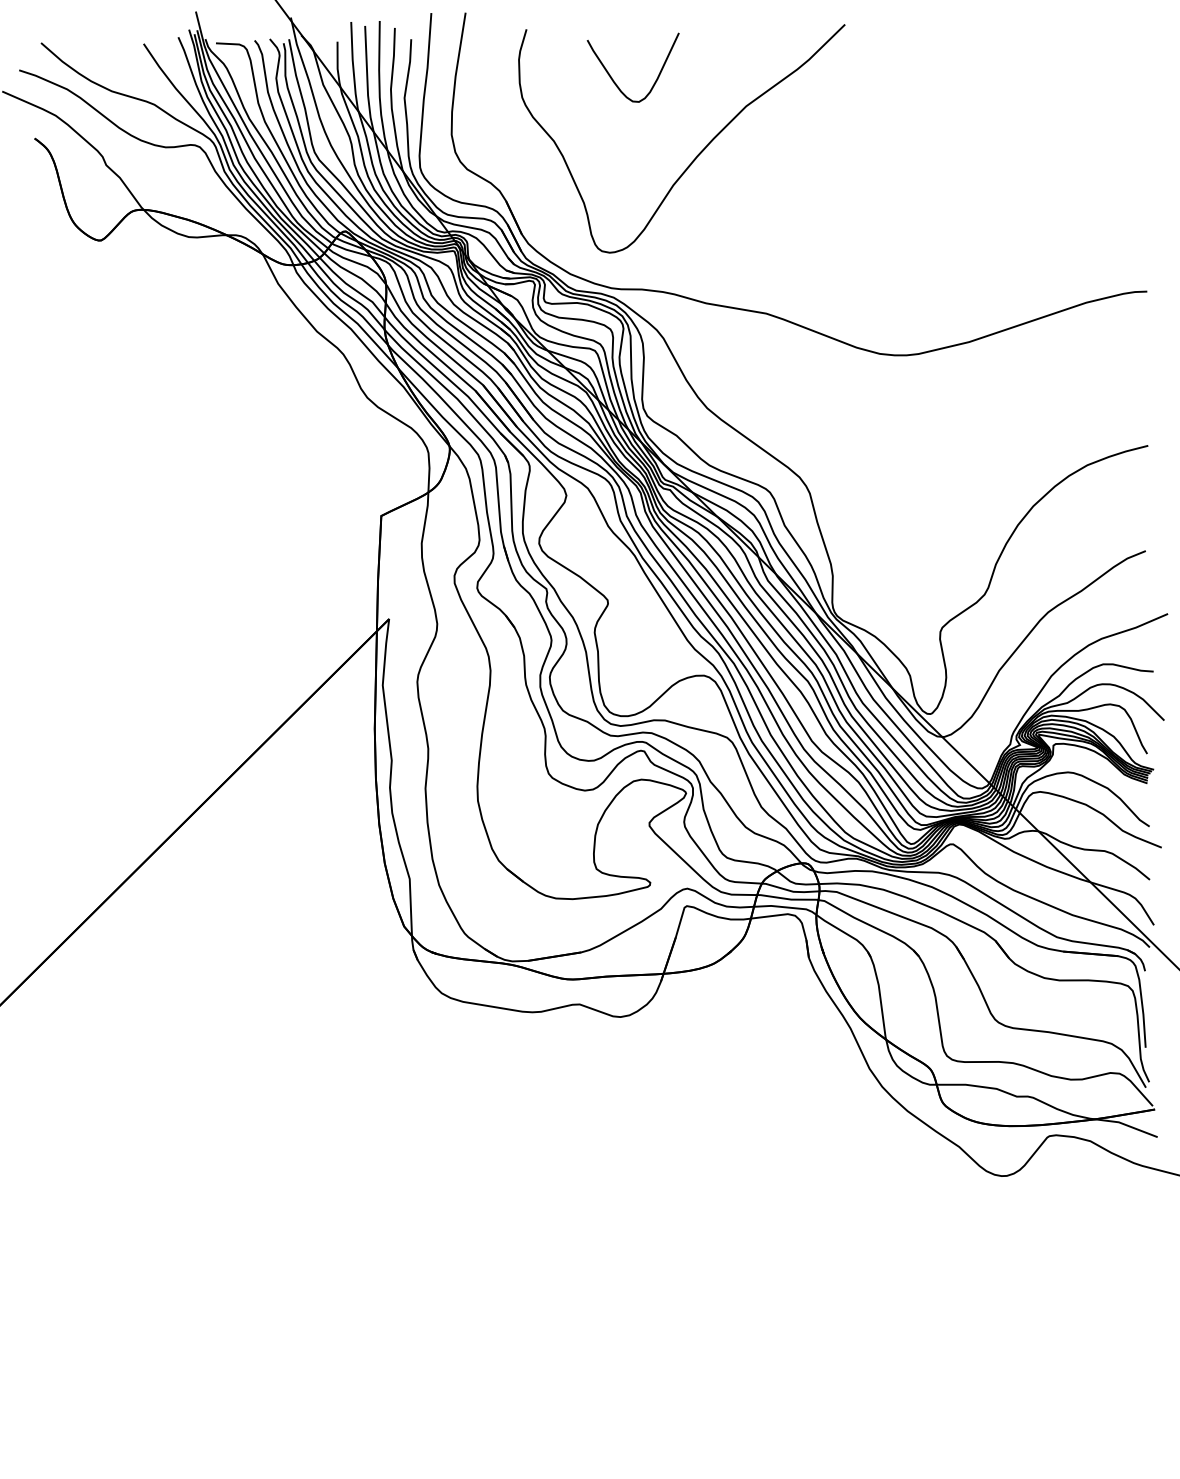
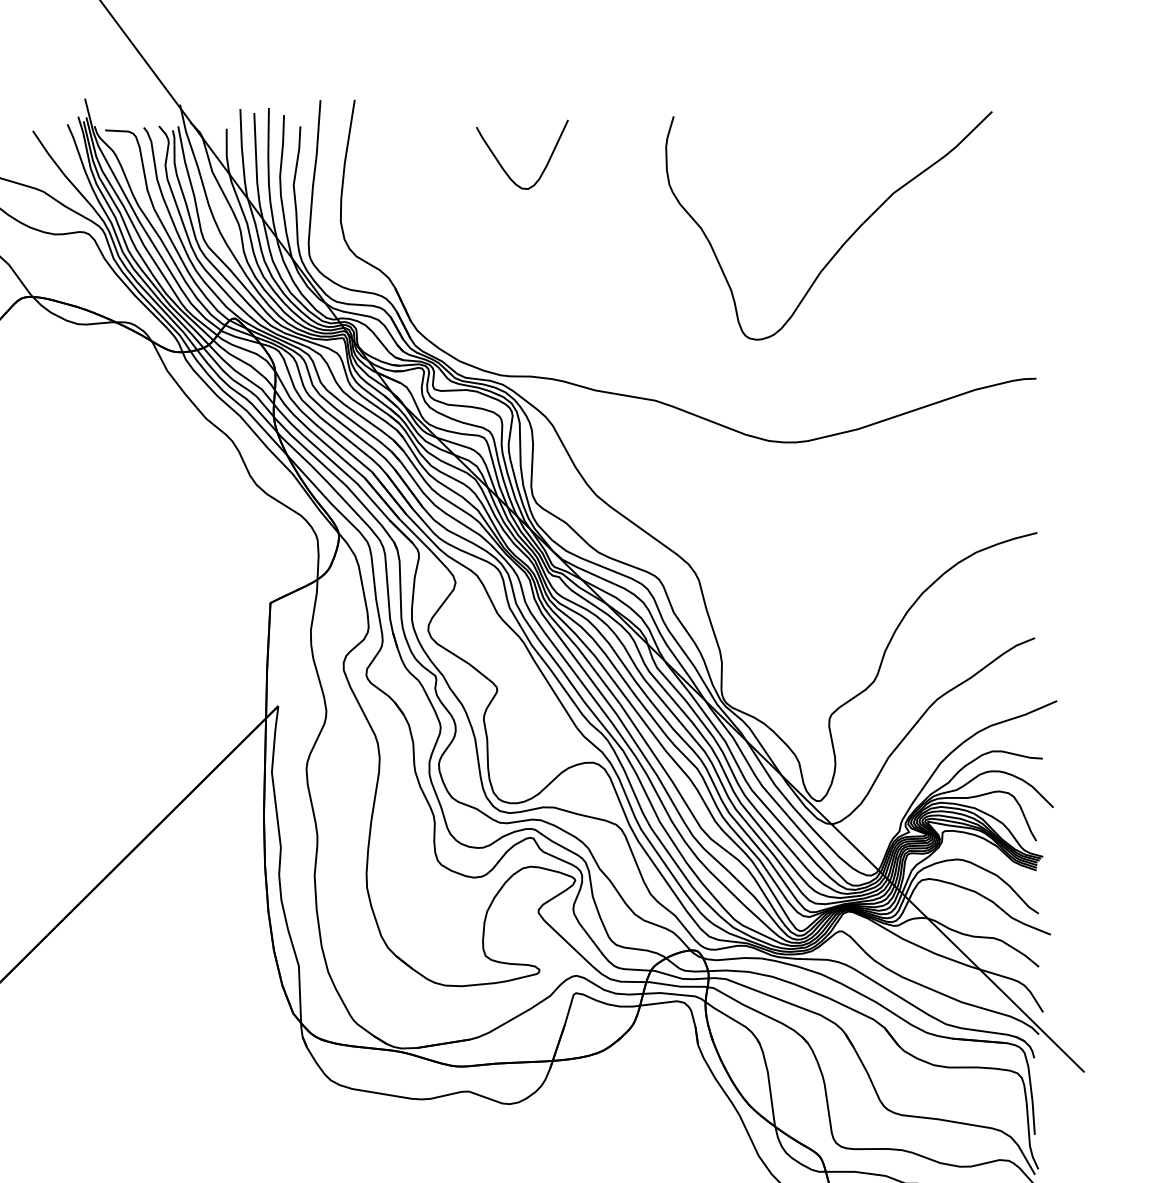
curve: (697, 154) -> (844, 241), moved

